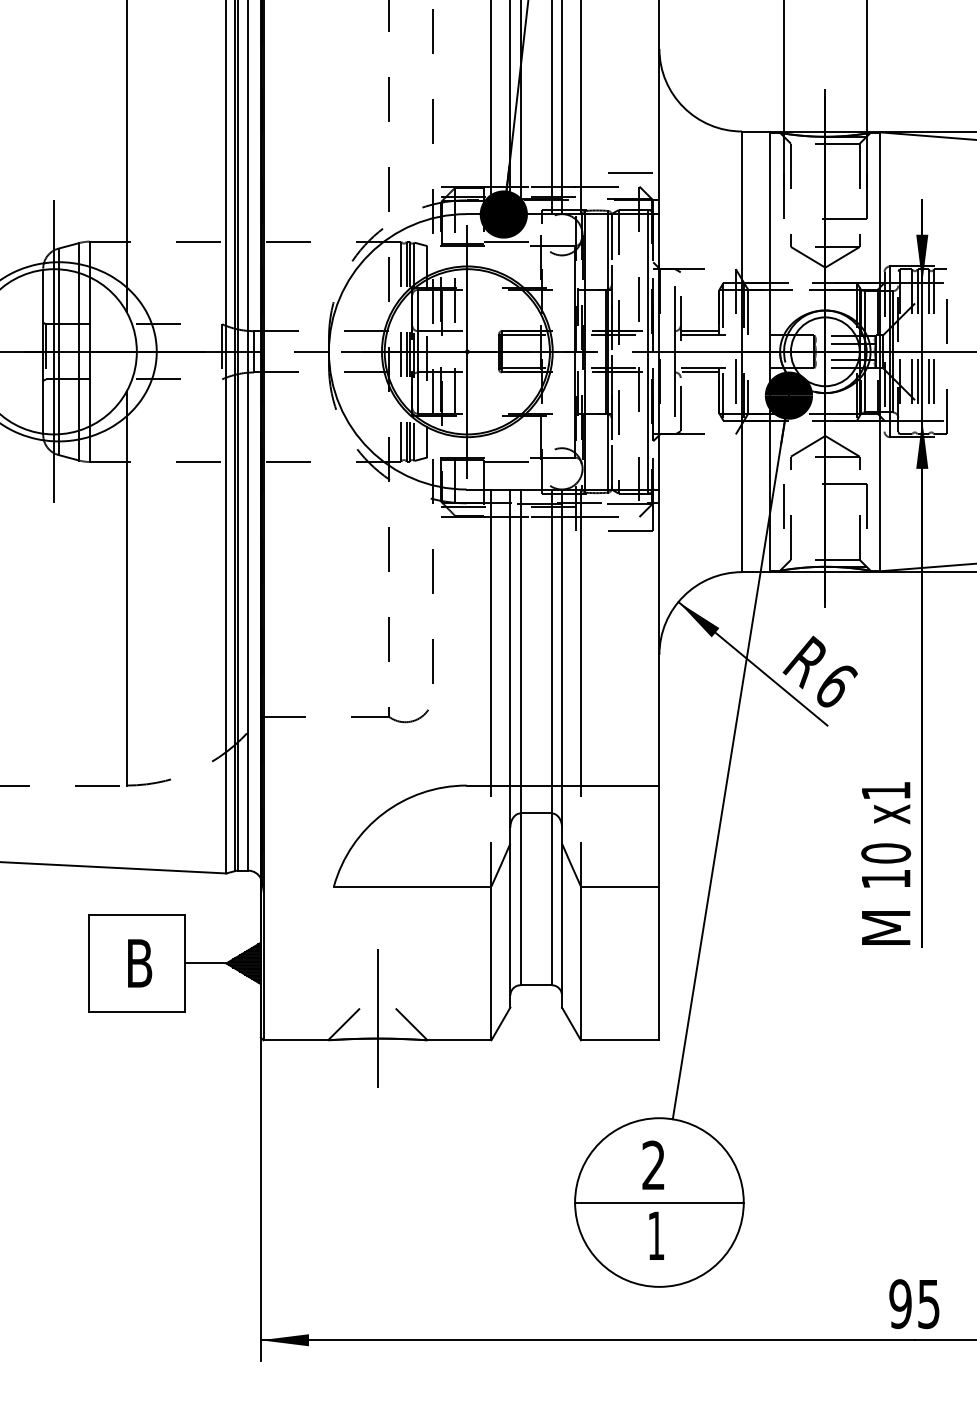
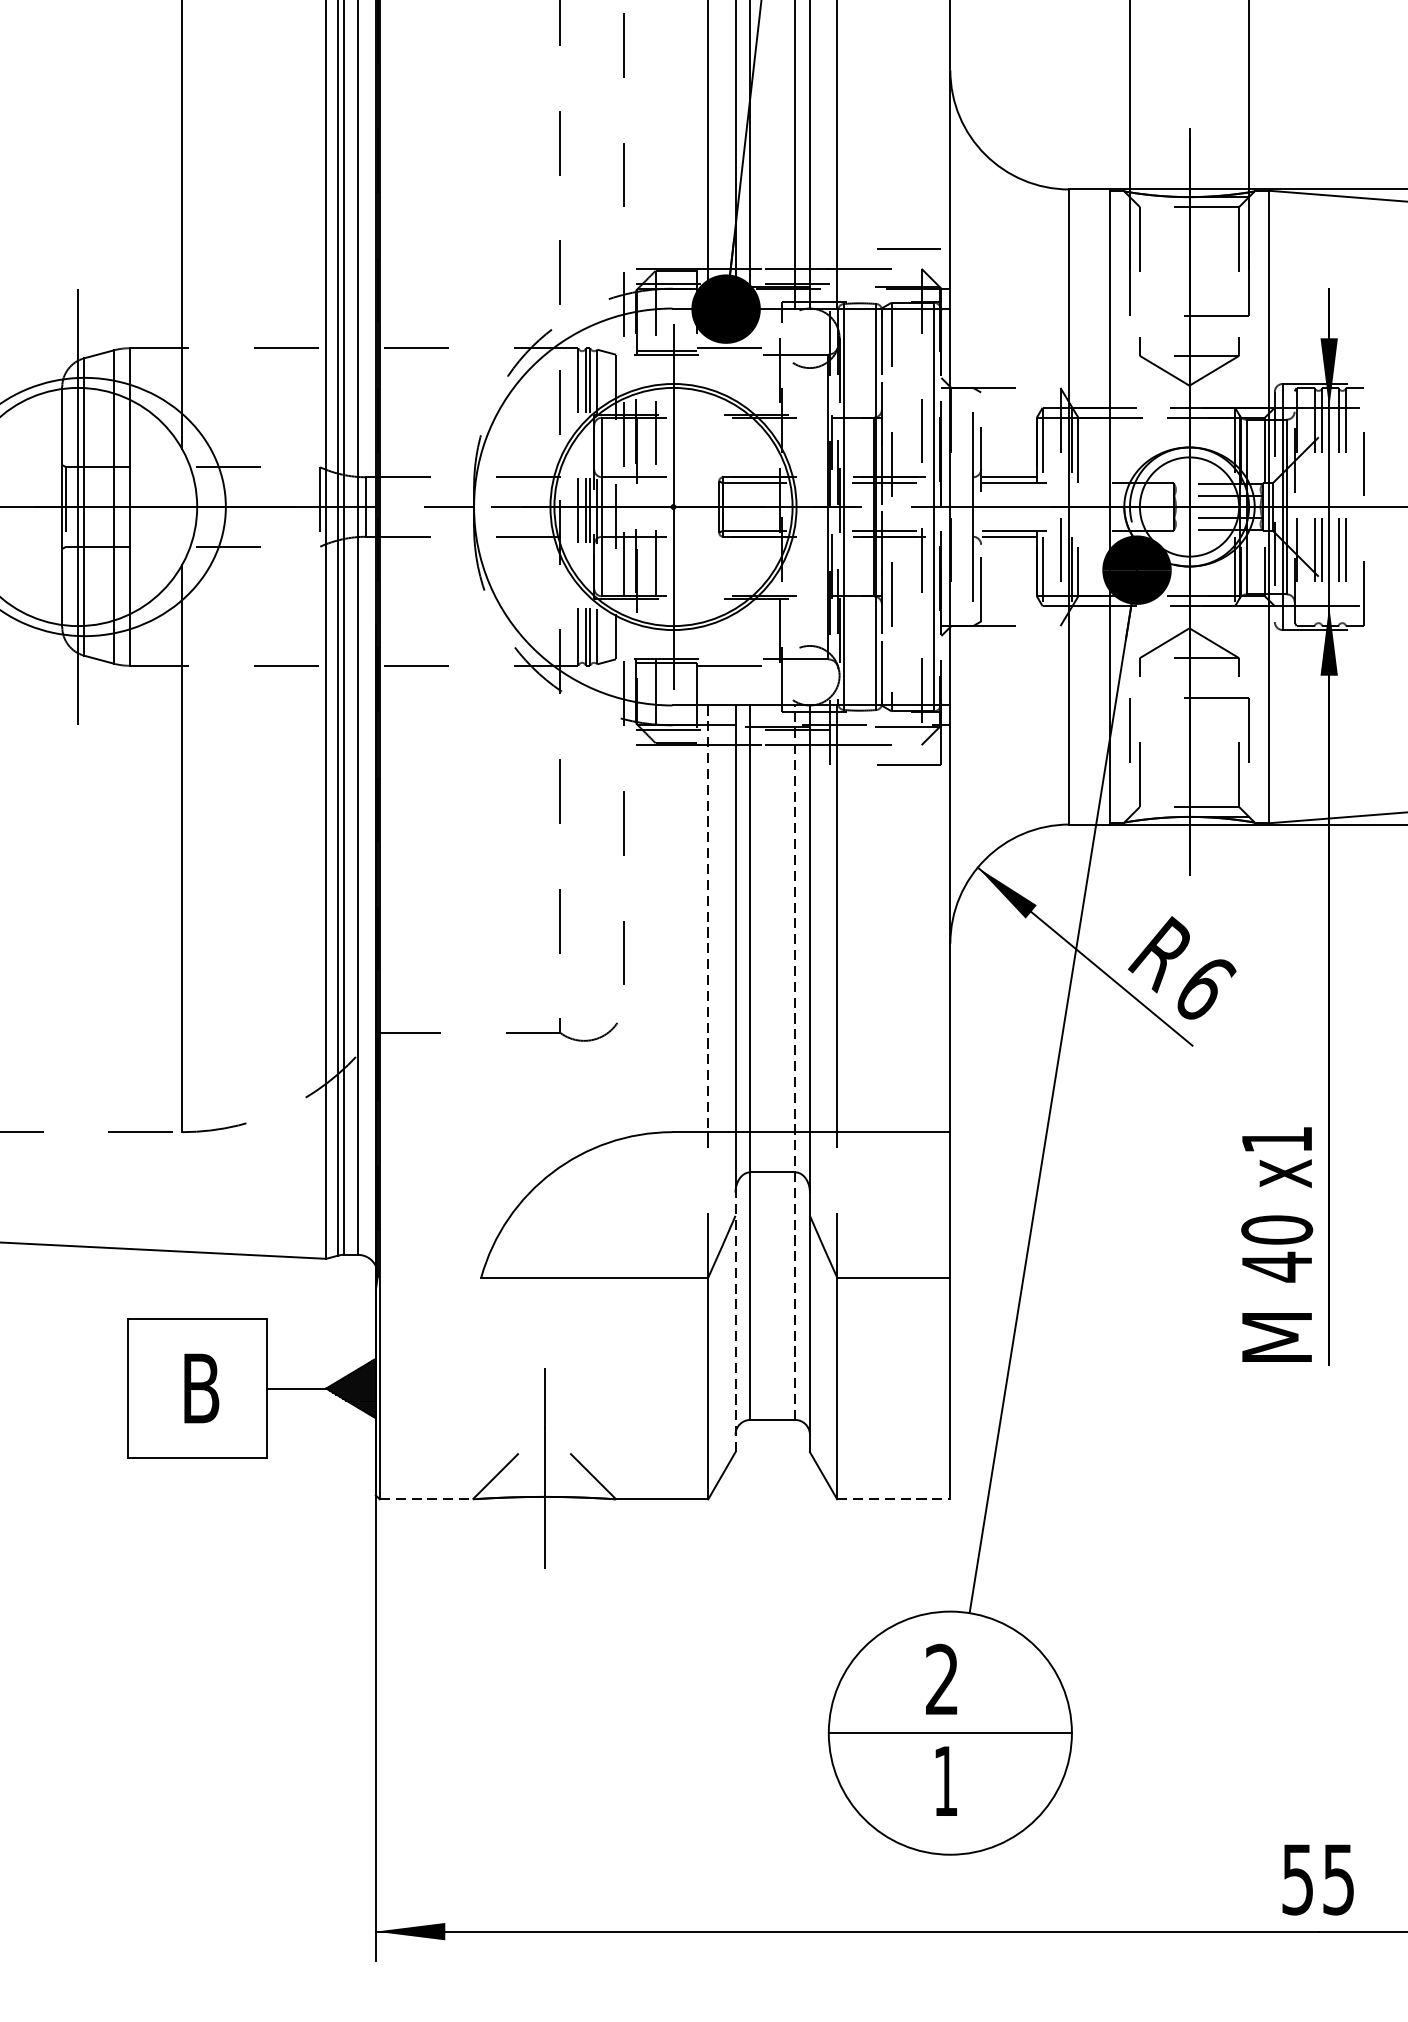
line: (491, 638) -> (708, 920), solid -> dashed
line: (551, 737) -> (794, 1062), solid -> dashed
text: (886, 878) -> (1277, 1266), 10 -> 40
line: (510, 917) -> (735, 1322), solid -> dashed
line: (296, 1040) -> (427, 1499), solid -> dashed
line: (620, 1040) -> (894, 1499), solid -> dashed
text: (900, 1303) -> (1297, 1878), 95 -> 55

